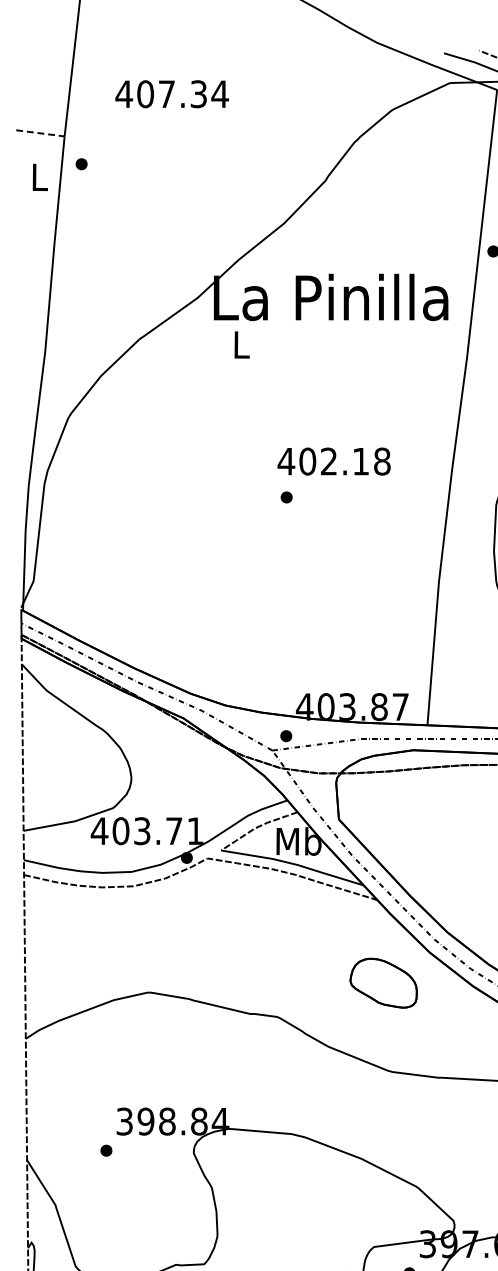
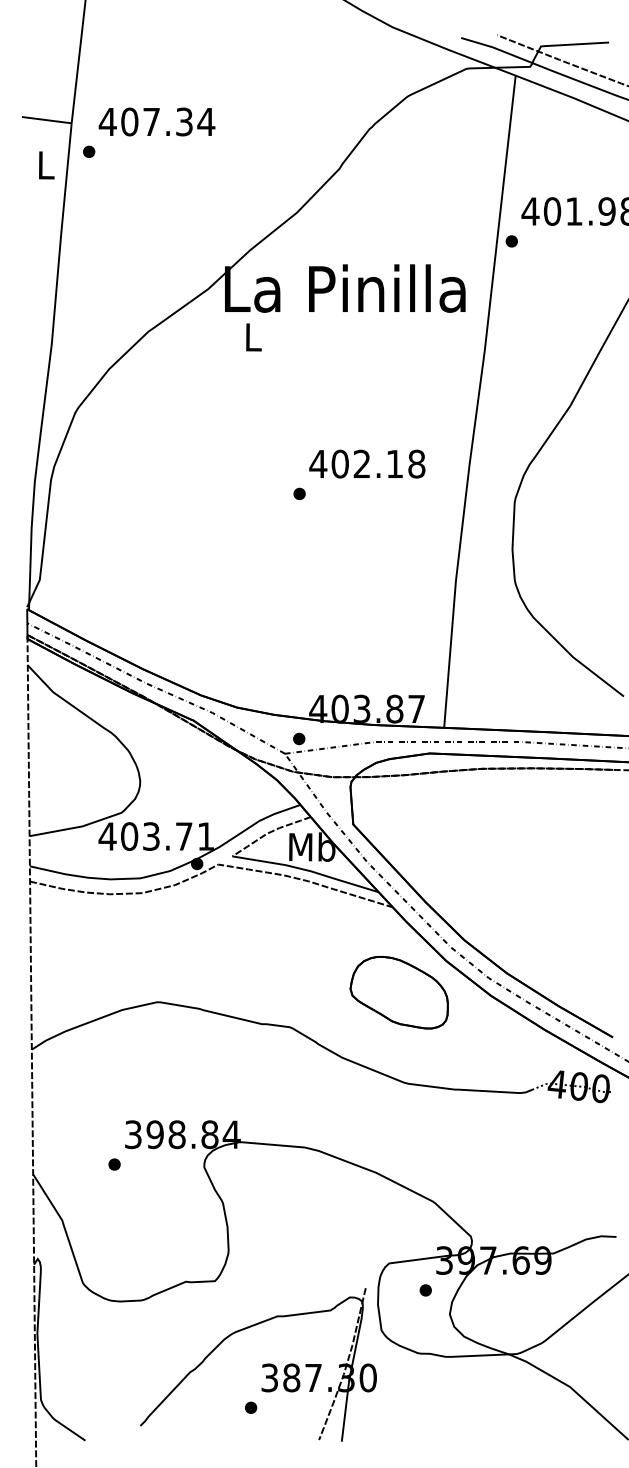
text: (171, 93) -> (156, 121), moved
line: (41, 133) -> (47, 120), dashed -> solid
text: (334, 460) -> (367, 463), moved
part: (382, 983) -> (398, 992), size x1.43

